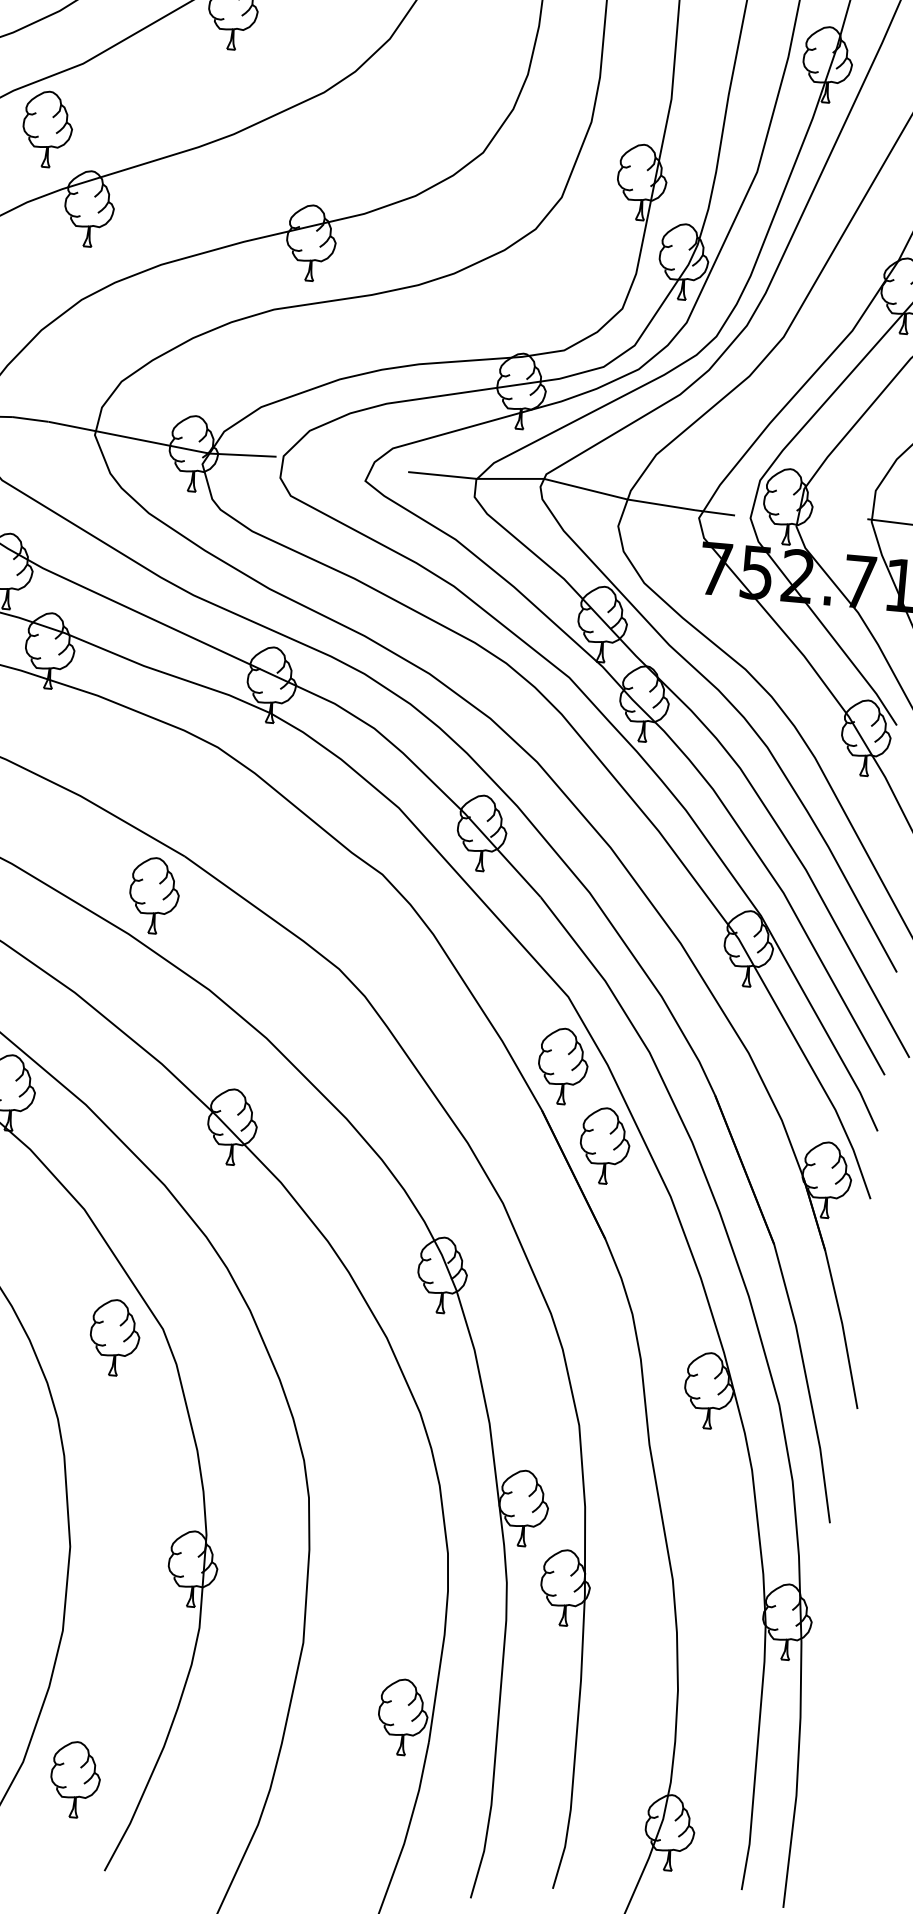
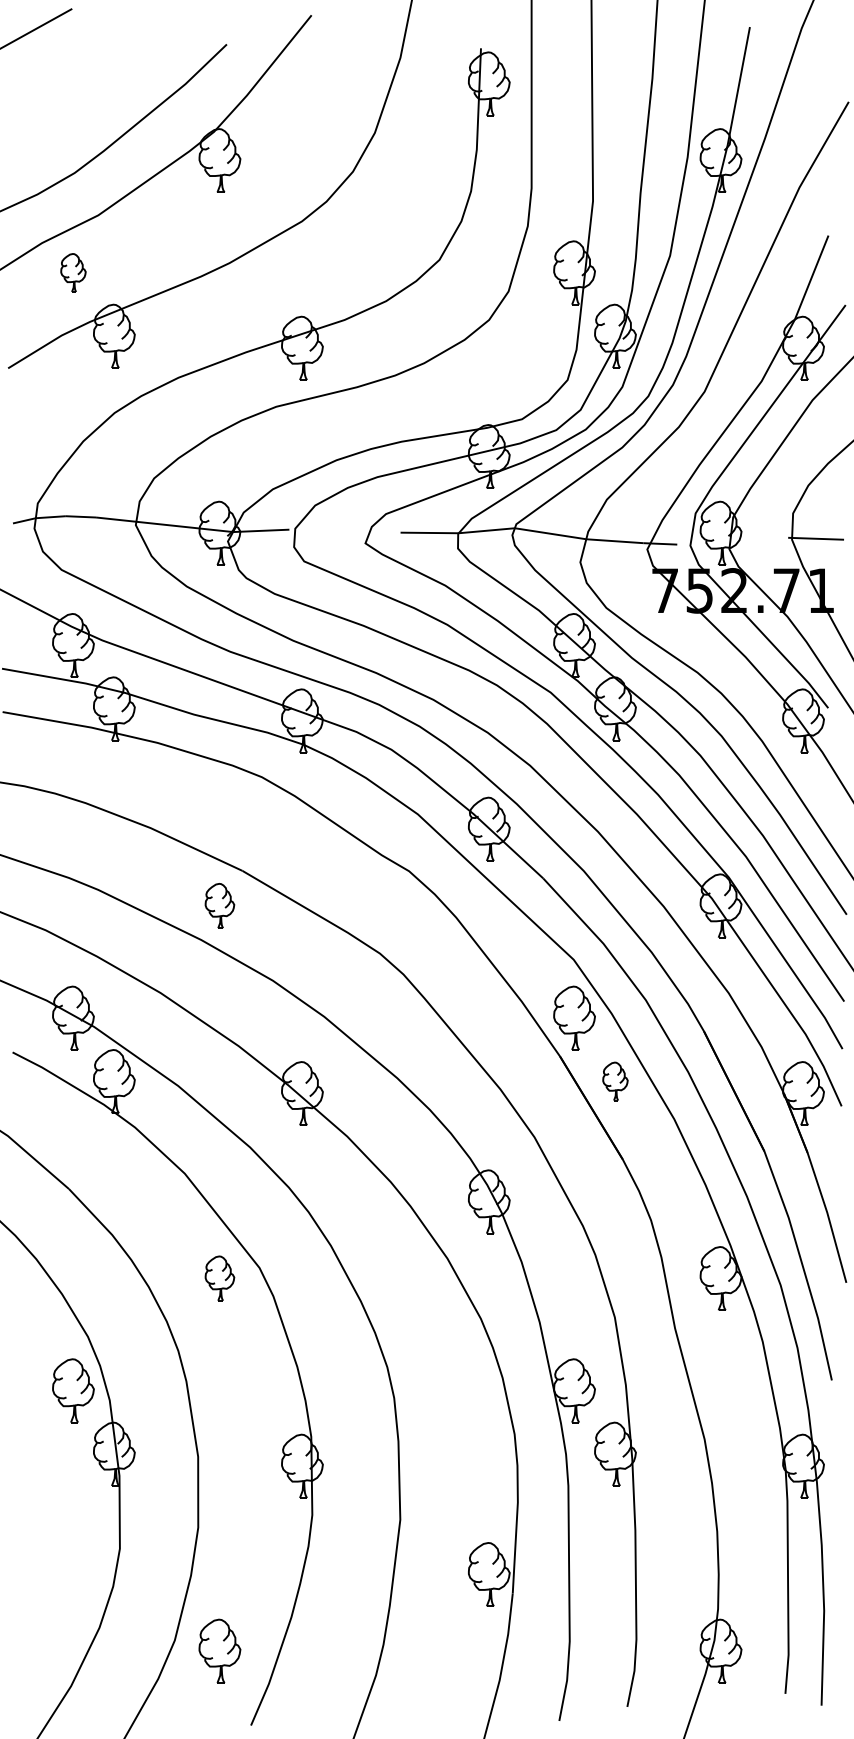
part: (47, 128) -> (73, 272), size x0.6
part: (153, 895) -> (219, 905), size x0.7
part: (604, 1145) -> (615, 1081), size x0.6
part: (114, 1337) -> (219, 1278), size x0.7

